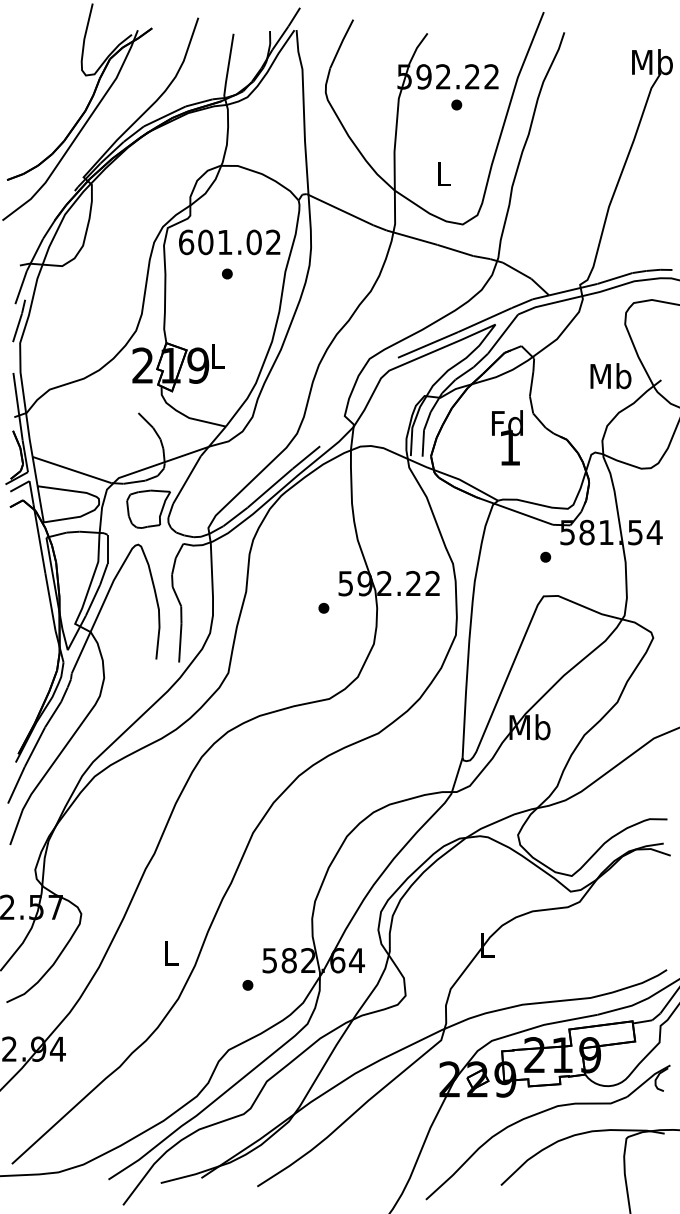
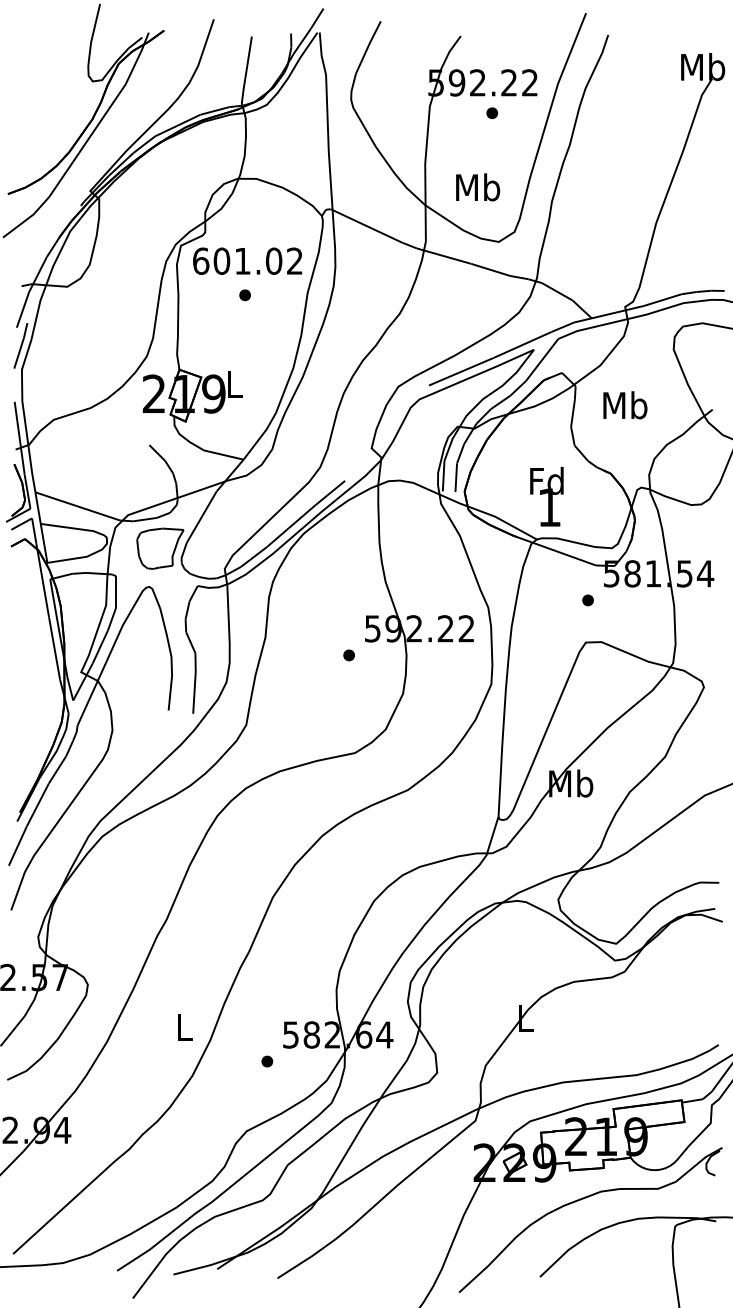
text: (443, 173) -> (478, 187), L -> Mb
text: (611, 376) -> (625, 405), moved
text: (507, 437) -> (546, 496), moved

